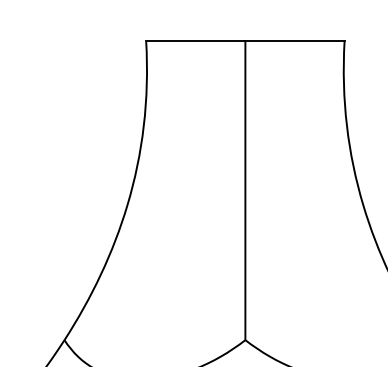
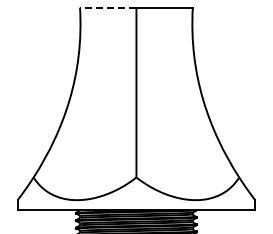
line: (194, 41) -> (107, 7), solid -> dashed

